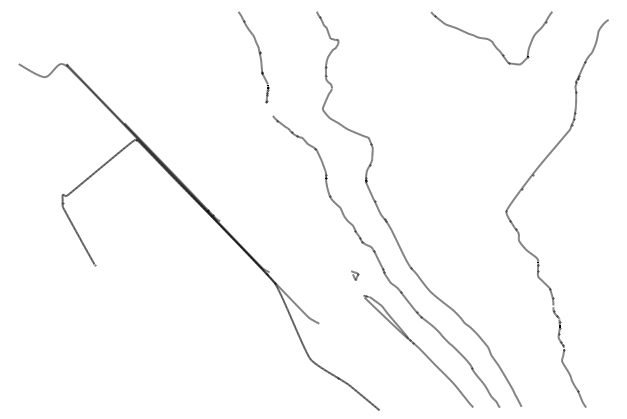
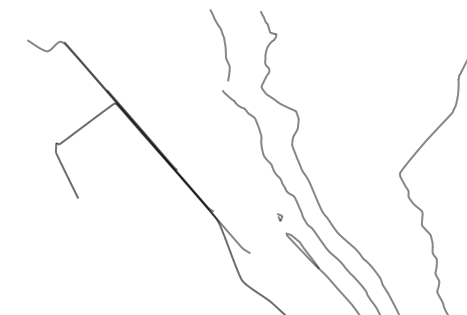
curve: (490, 39) -> (394, 39), removed
curve: (259, 57) -> (224, 45), moved

